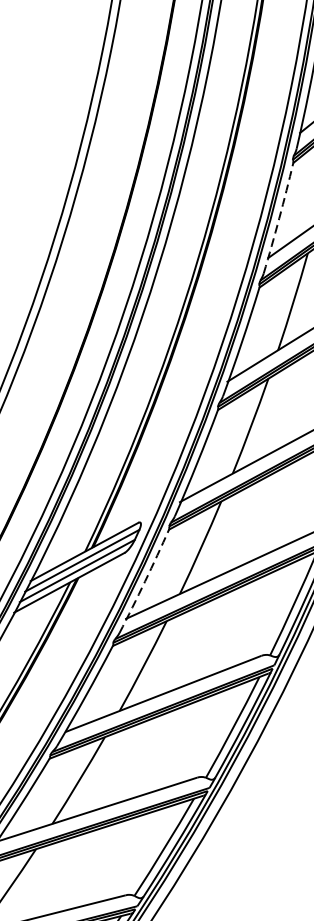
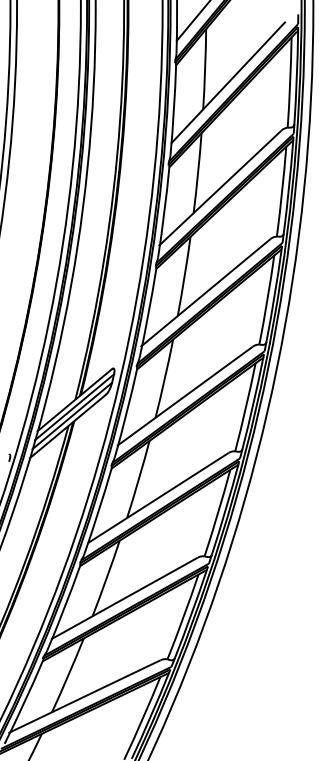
arc: (278, 218) -> (173, 110), dashed -> solid
arc: (145, 581) -> (126, 413), dashed -> solid

